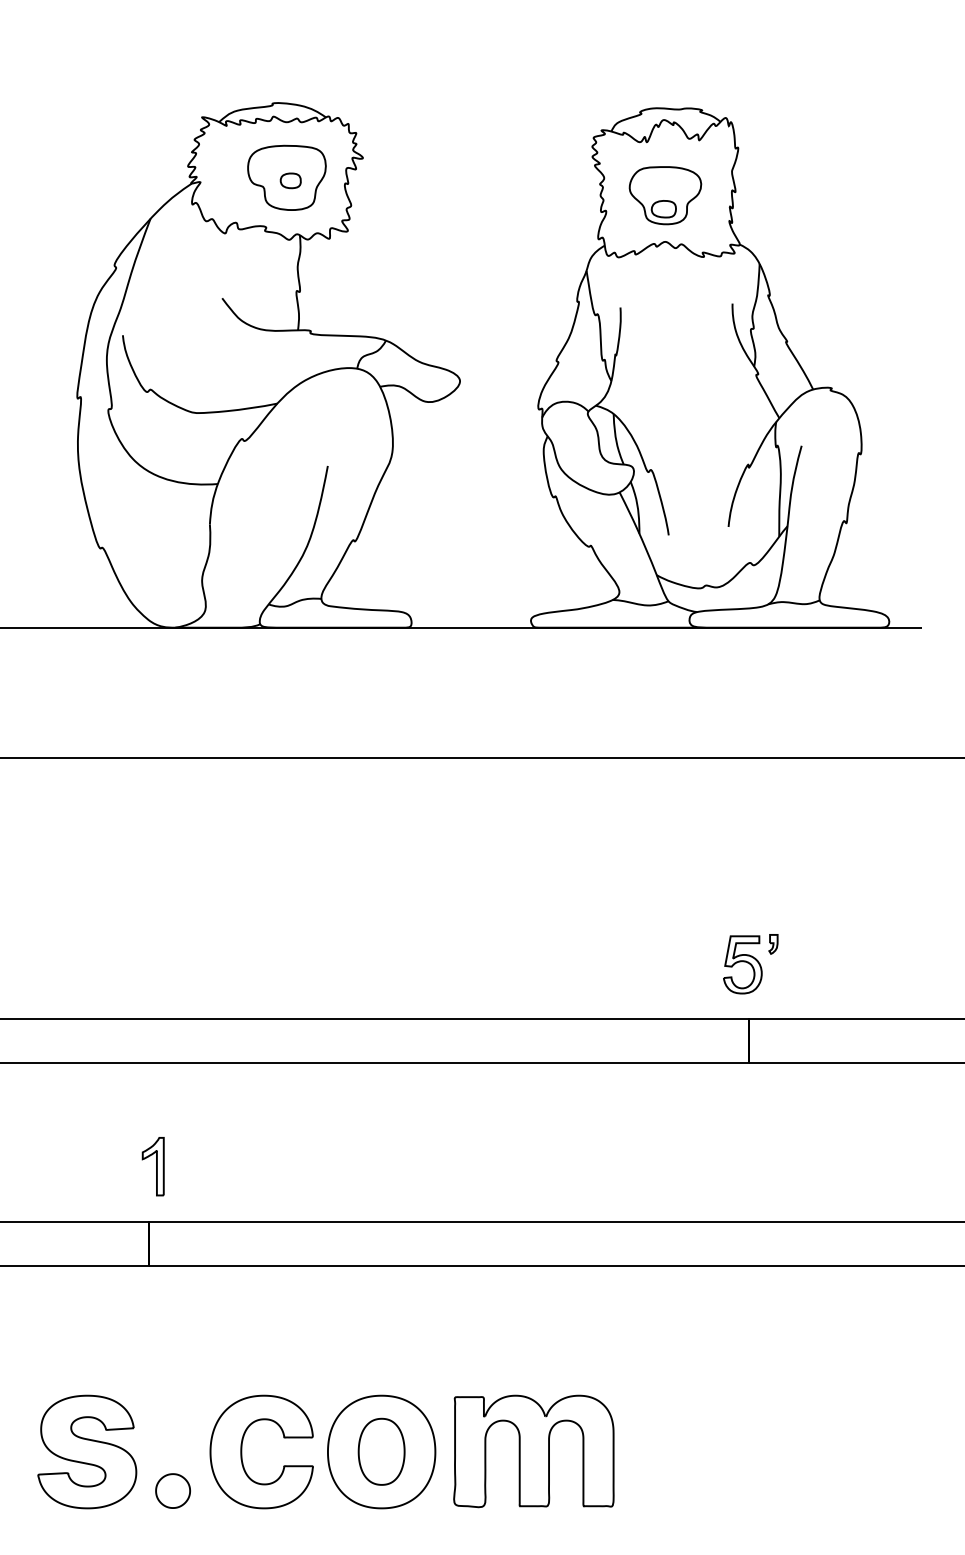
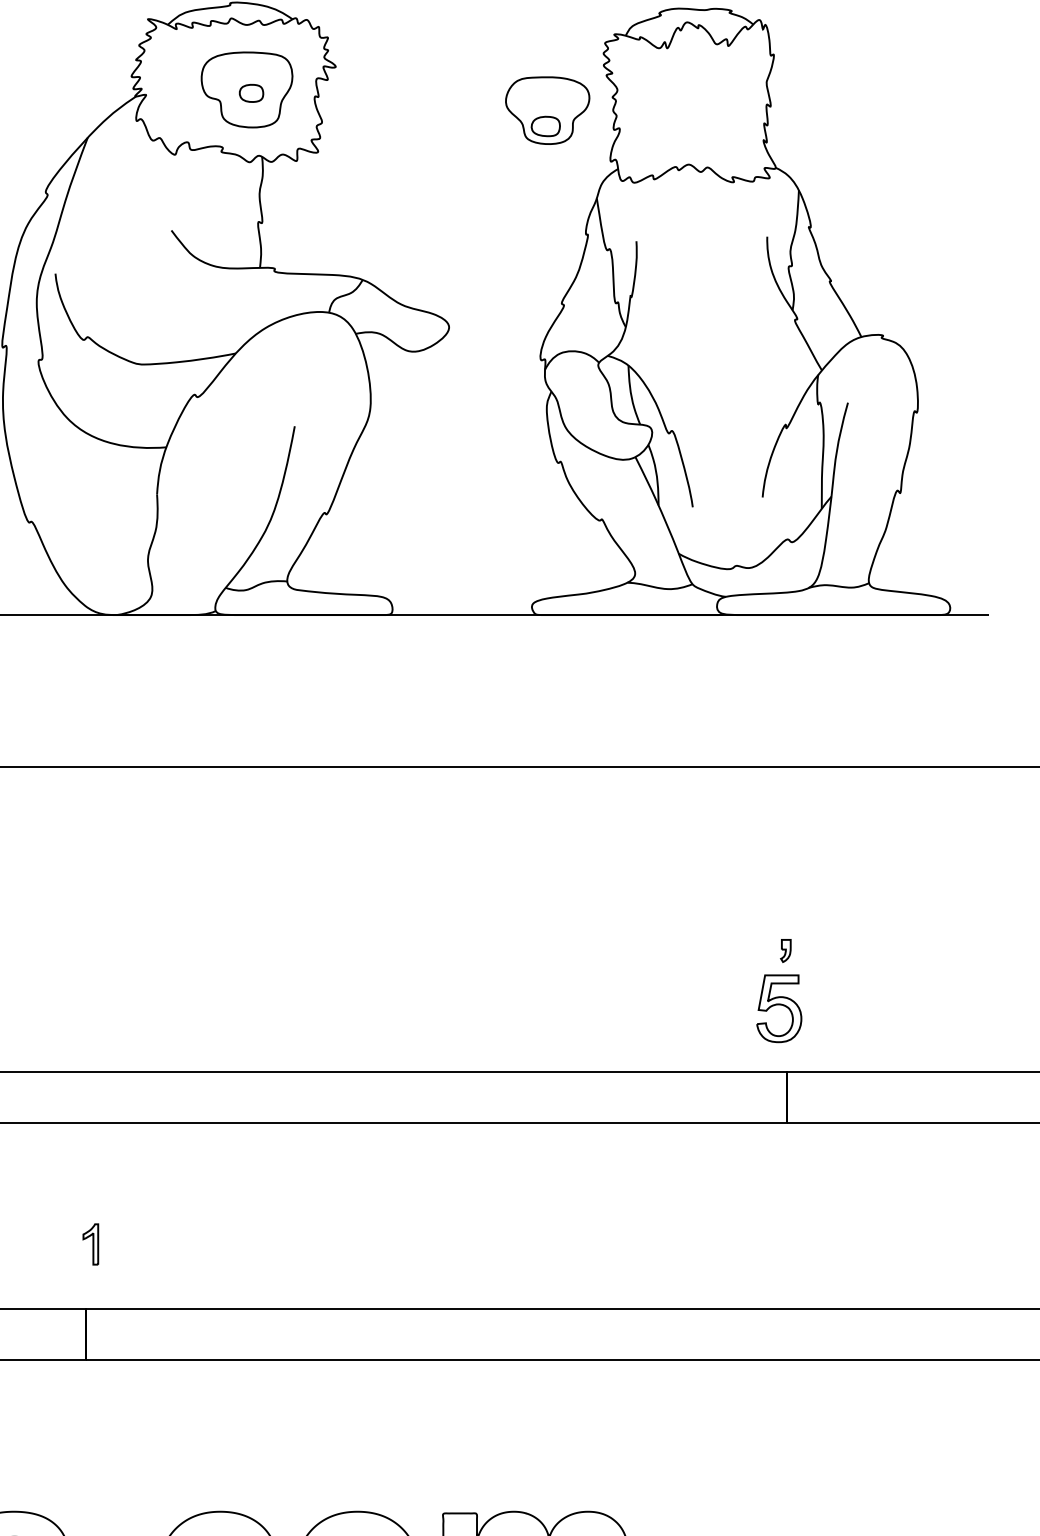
part: (665, 195) -> (547, 110), moved
part: (773, 944) -> (785, 951), moved
part: (152, 1166) -> (90, 1244), size x0.6

